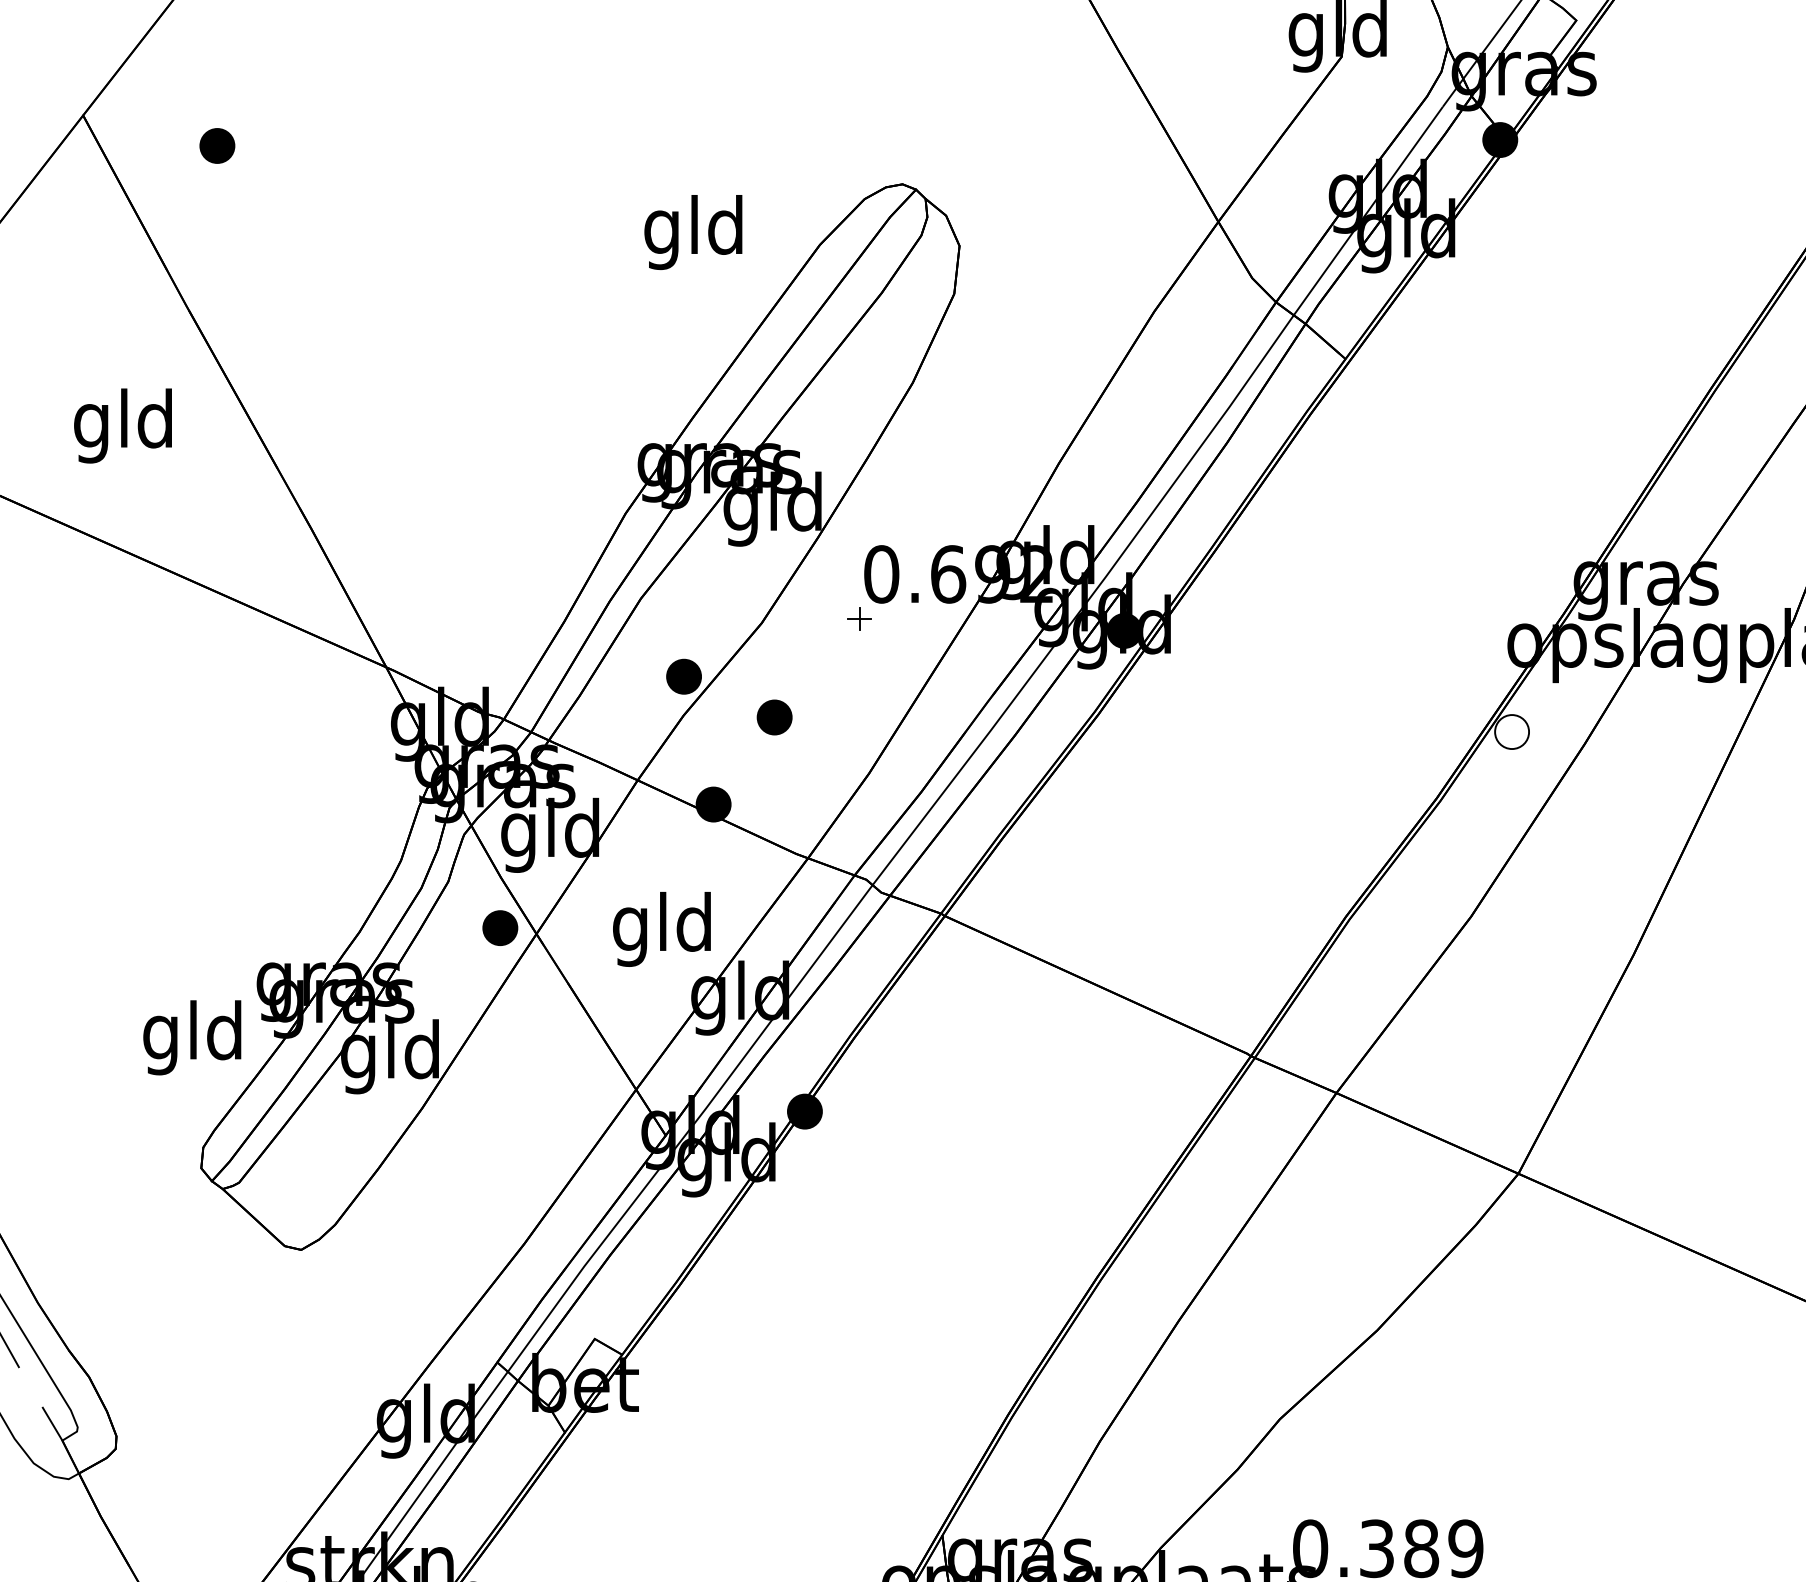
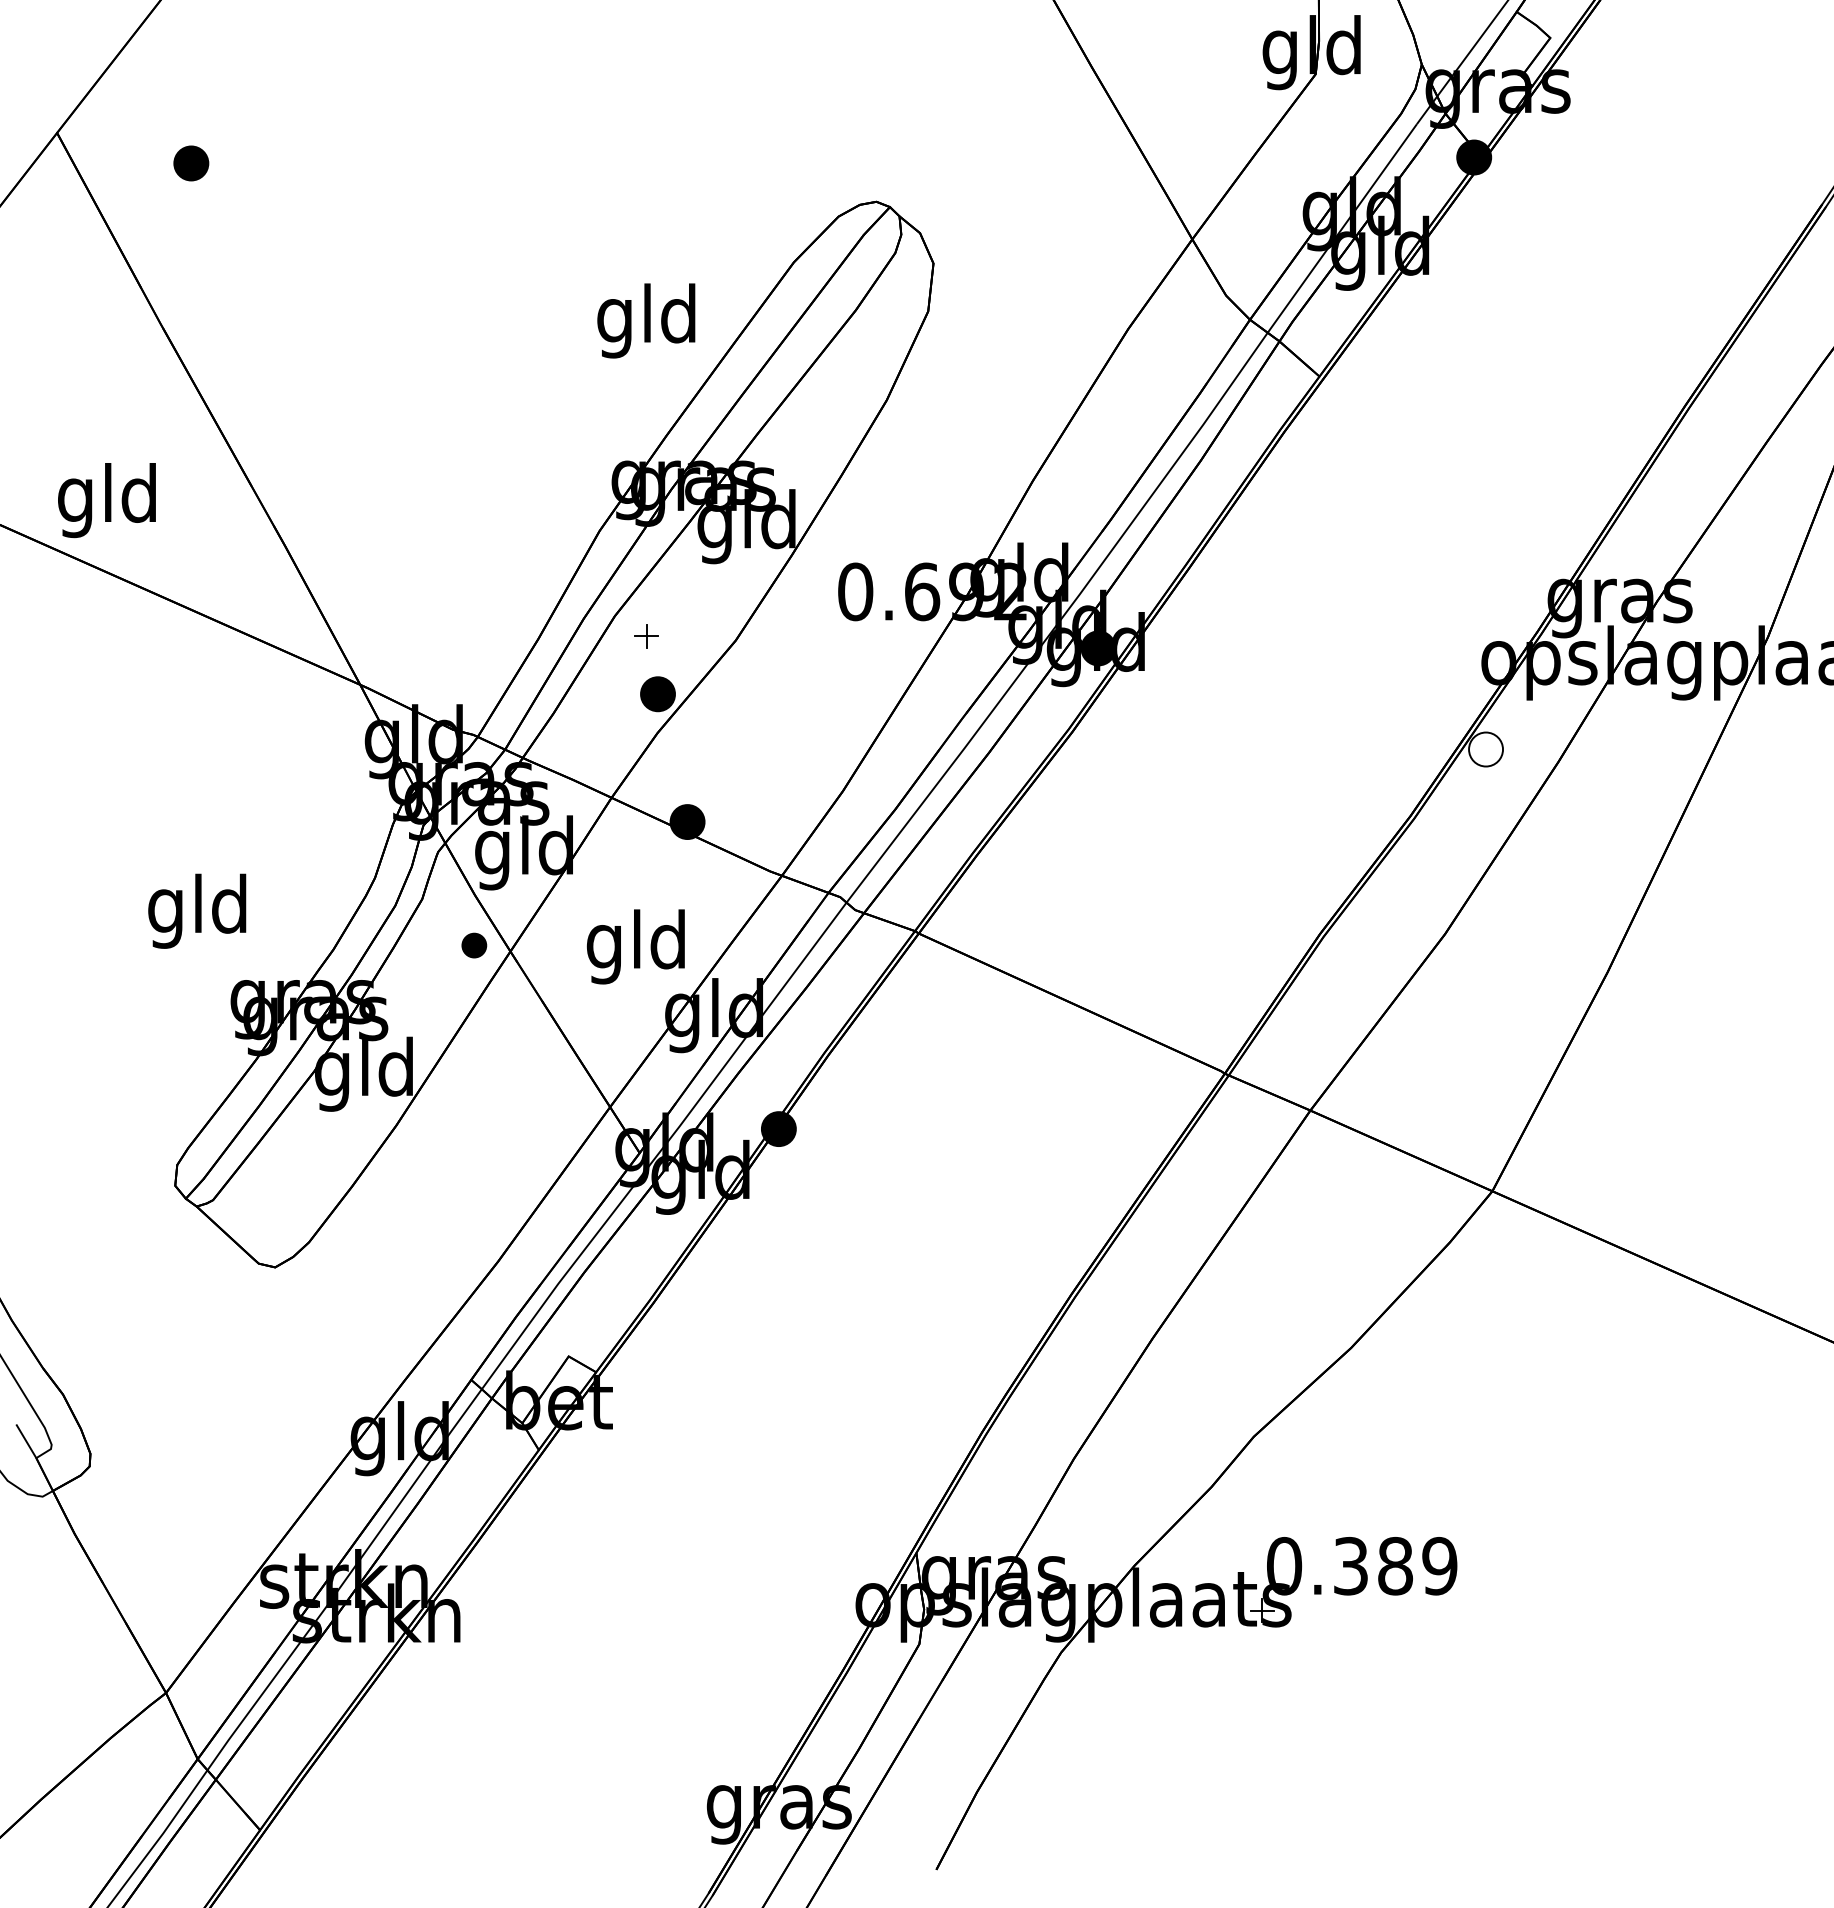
text: (693, 232) -> (646, 320), moved
text: (122, 426) -> (106, 500), moved
part: (859, 619) -> (646, 636), moved
part: (774, 717) -> (748, 734), removed
part: (500, 928) -> (474, 945), size x0.7
text: (192, 1037) -> (197, 910), moved

